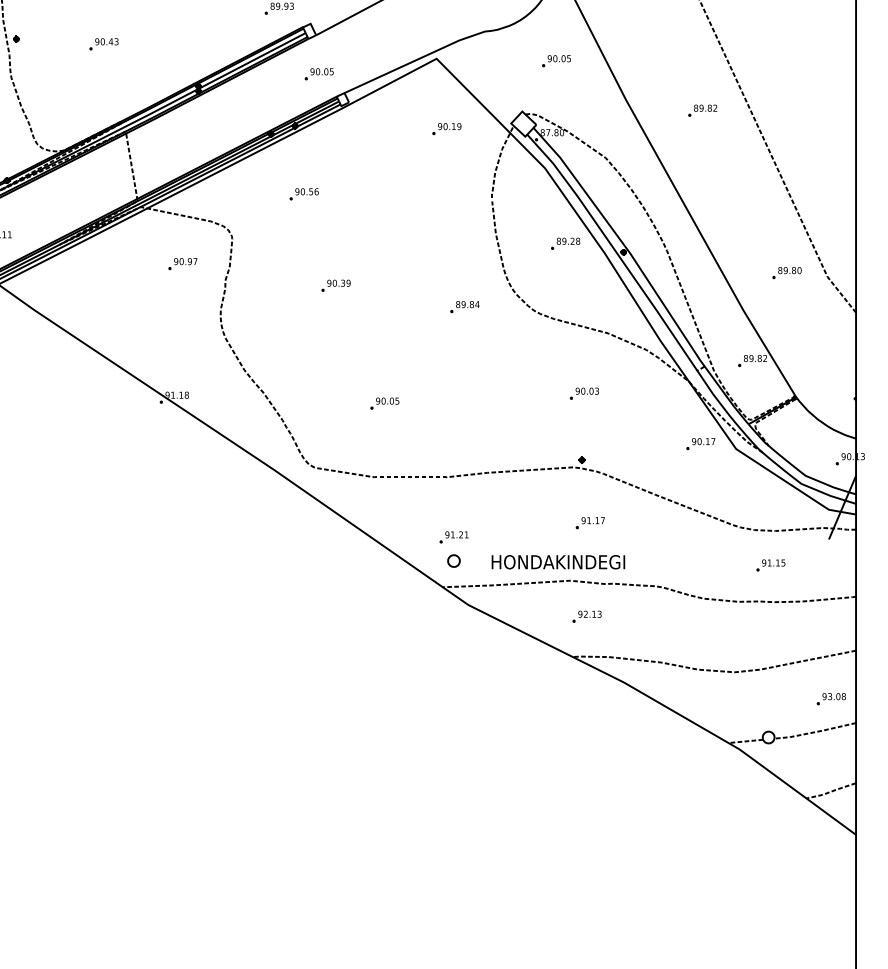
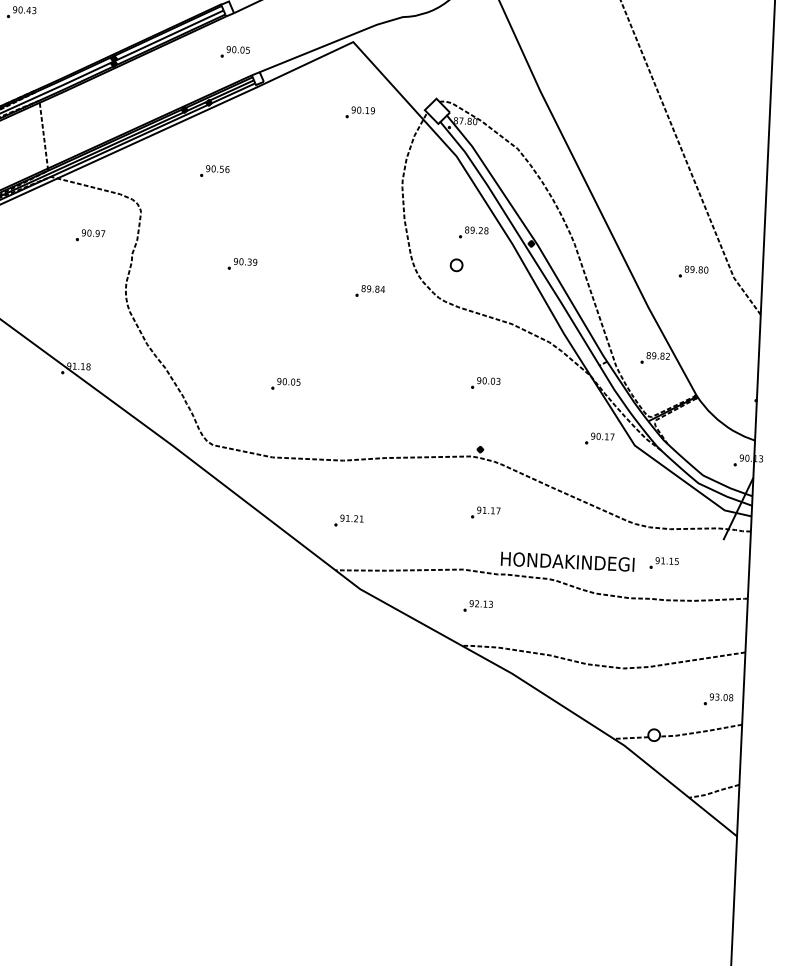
part: (556, 61) -> (472, 50), removed
part: (702, 110) -> (616, 105), removed
part: (453, 560) -> (456, 264), moved
text: (558, 562) -> (567, 562), moved

